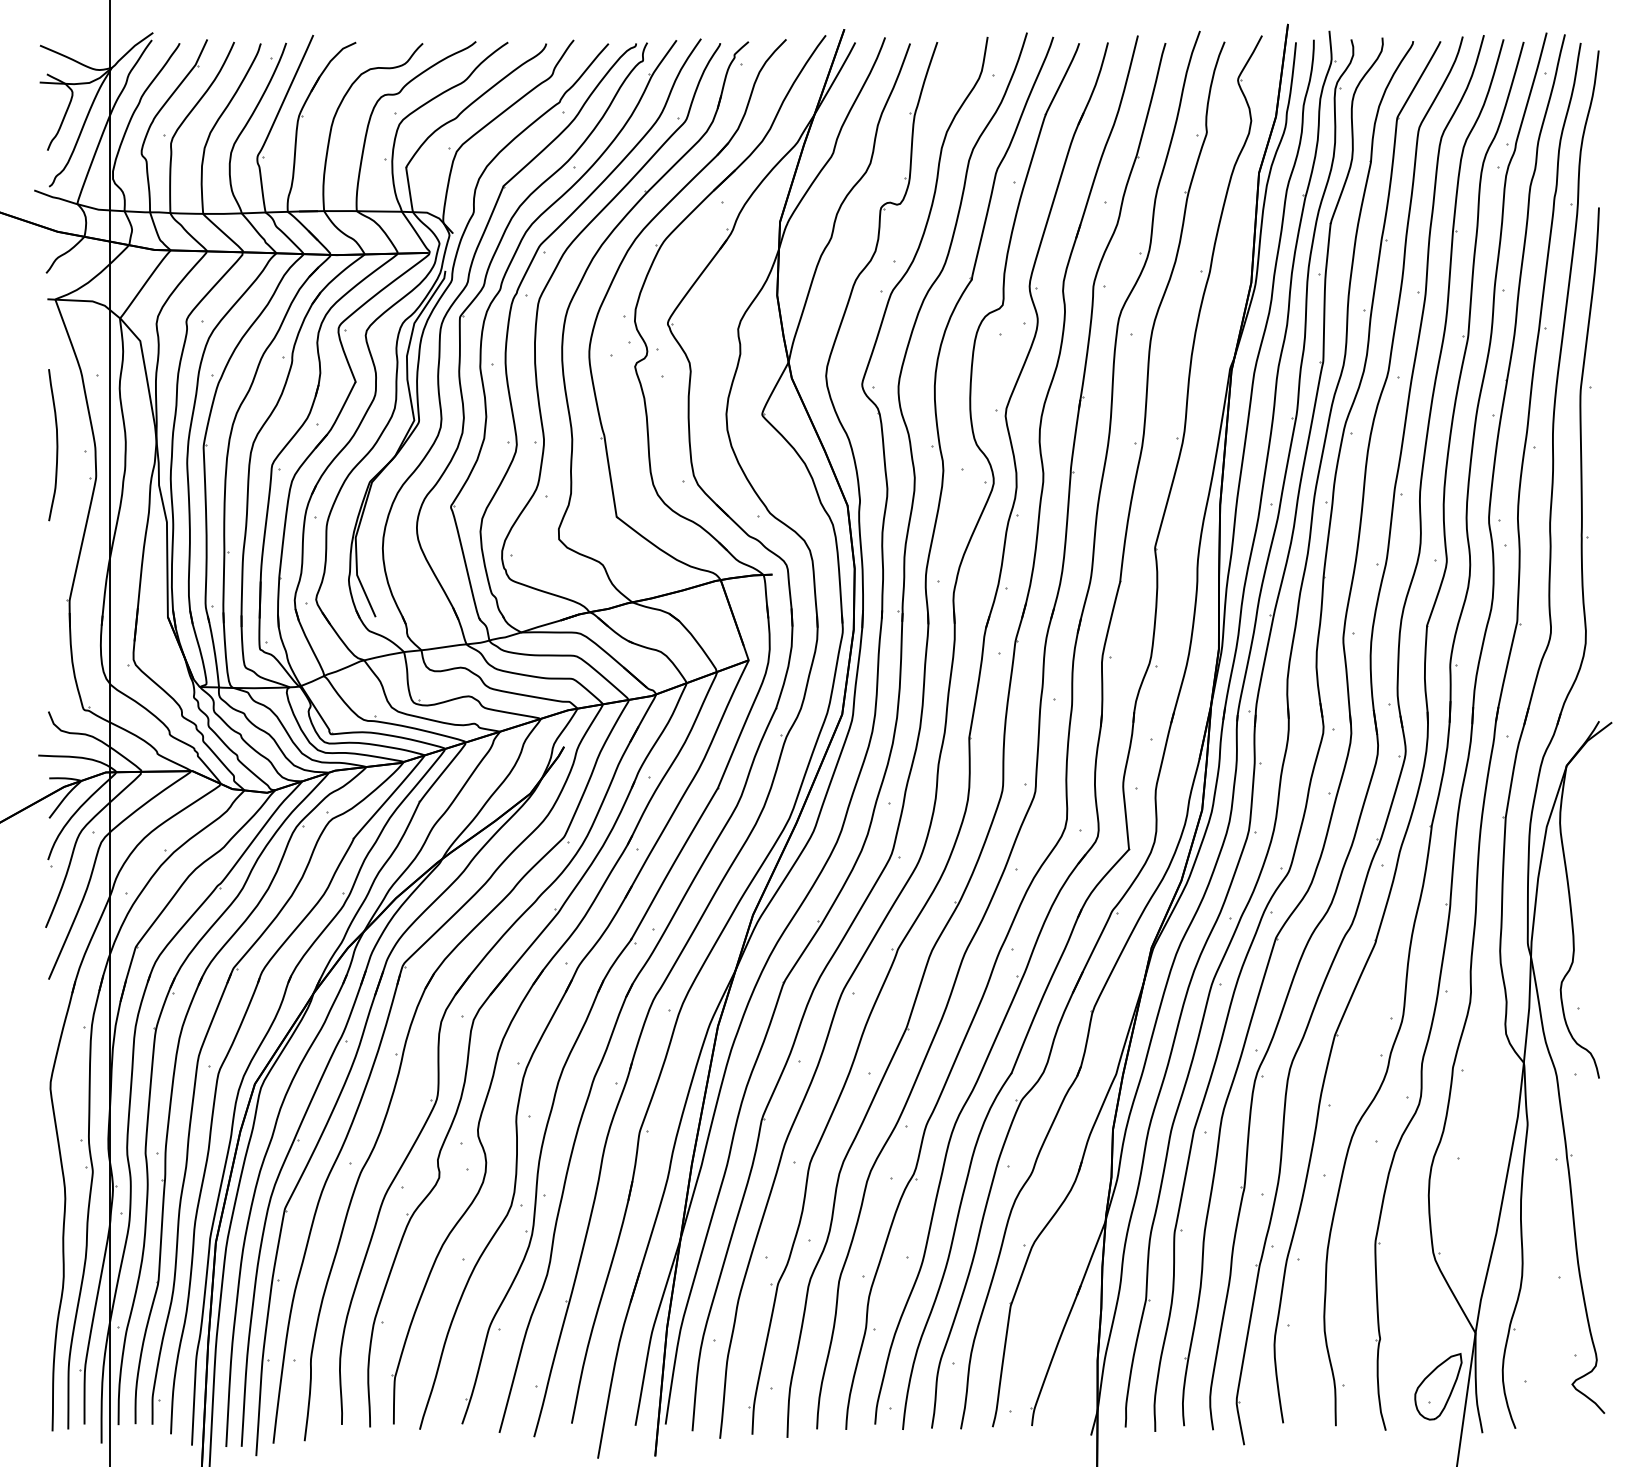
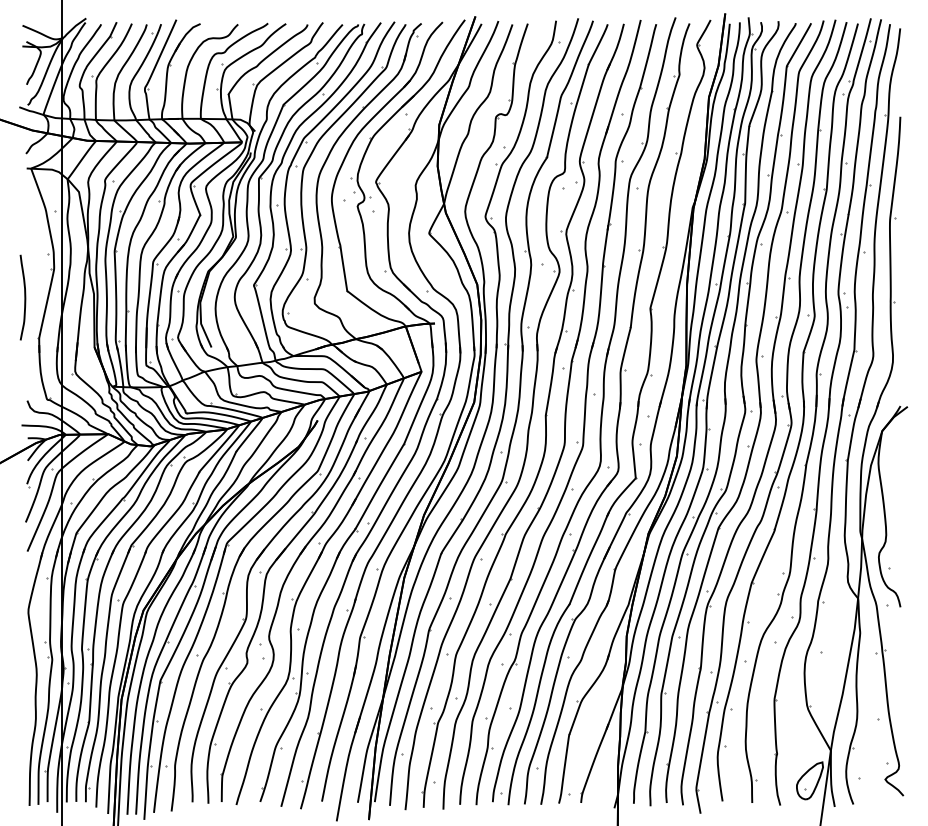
curve: (55, 444) -> (24, 297), moved

